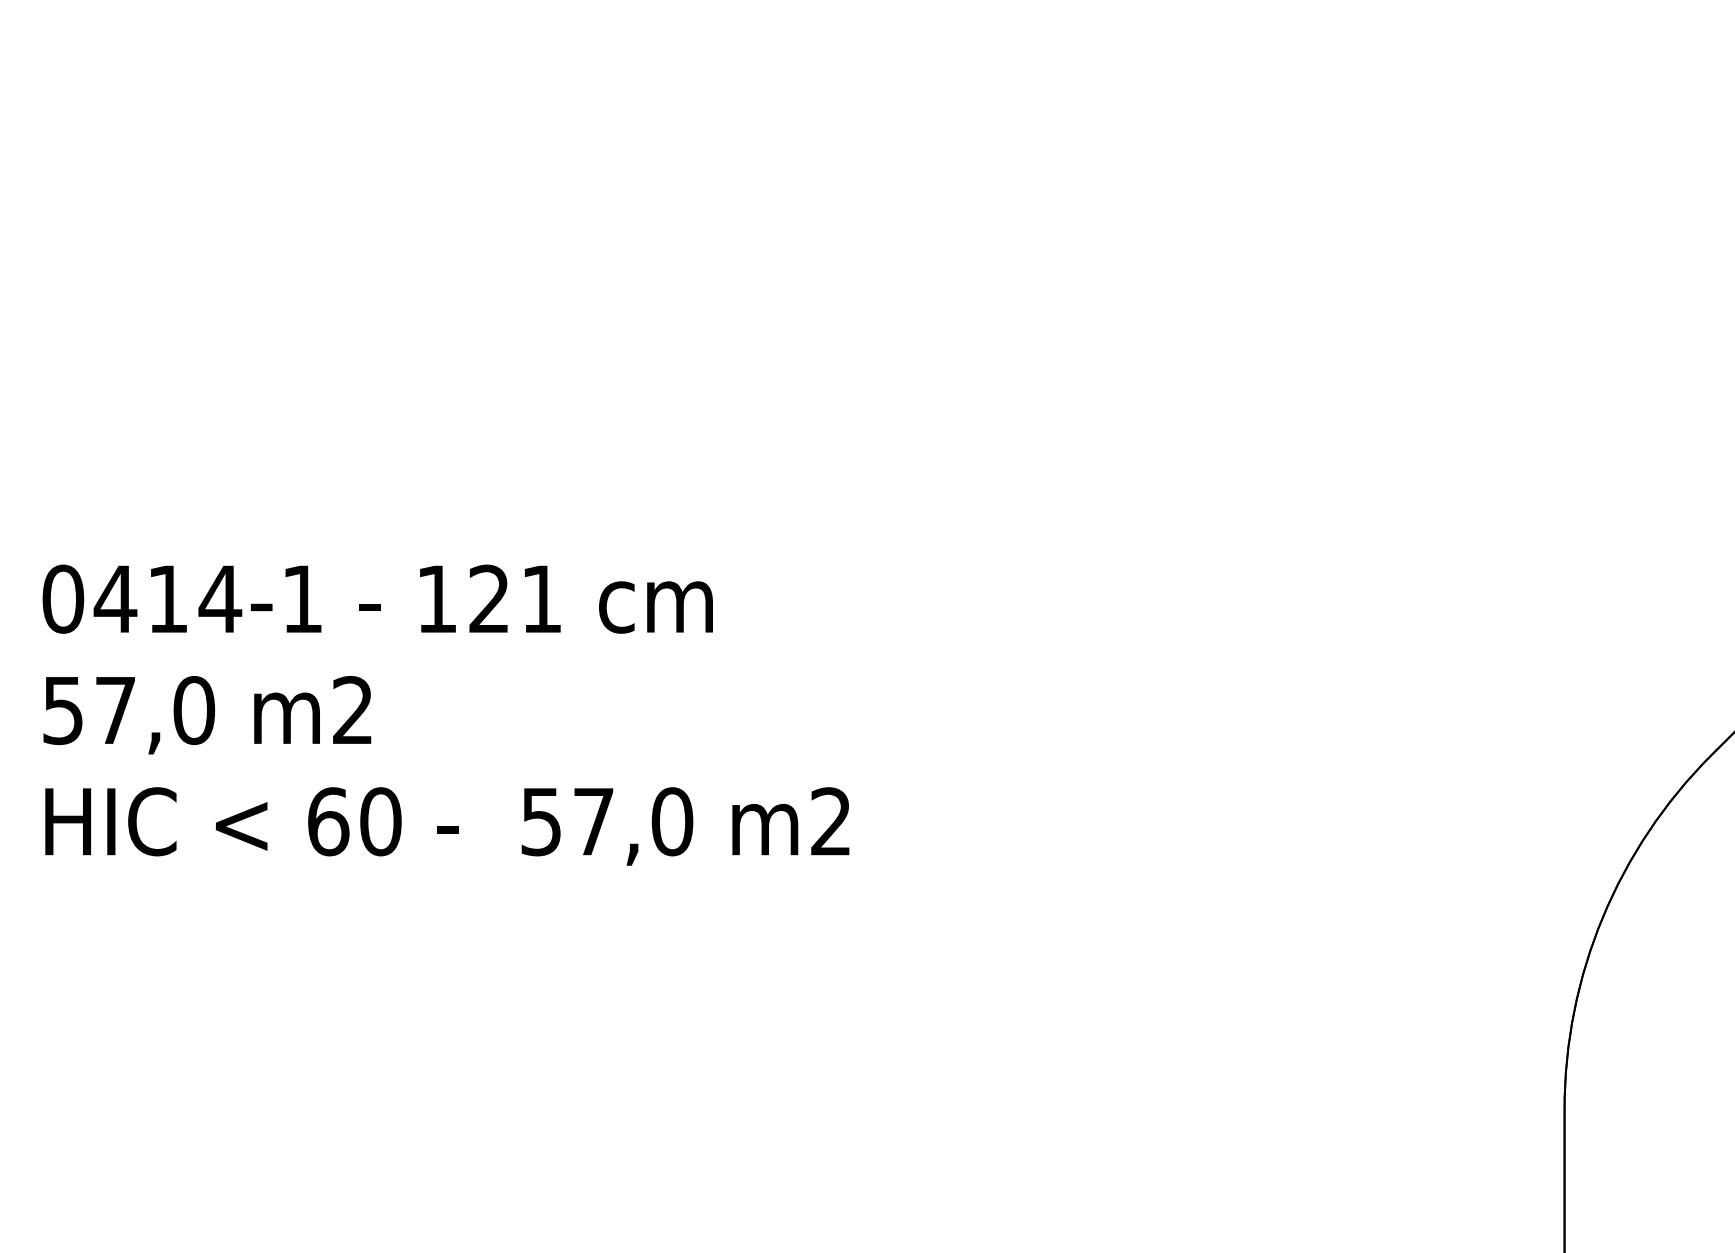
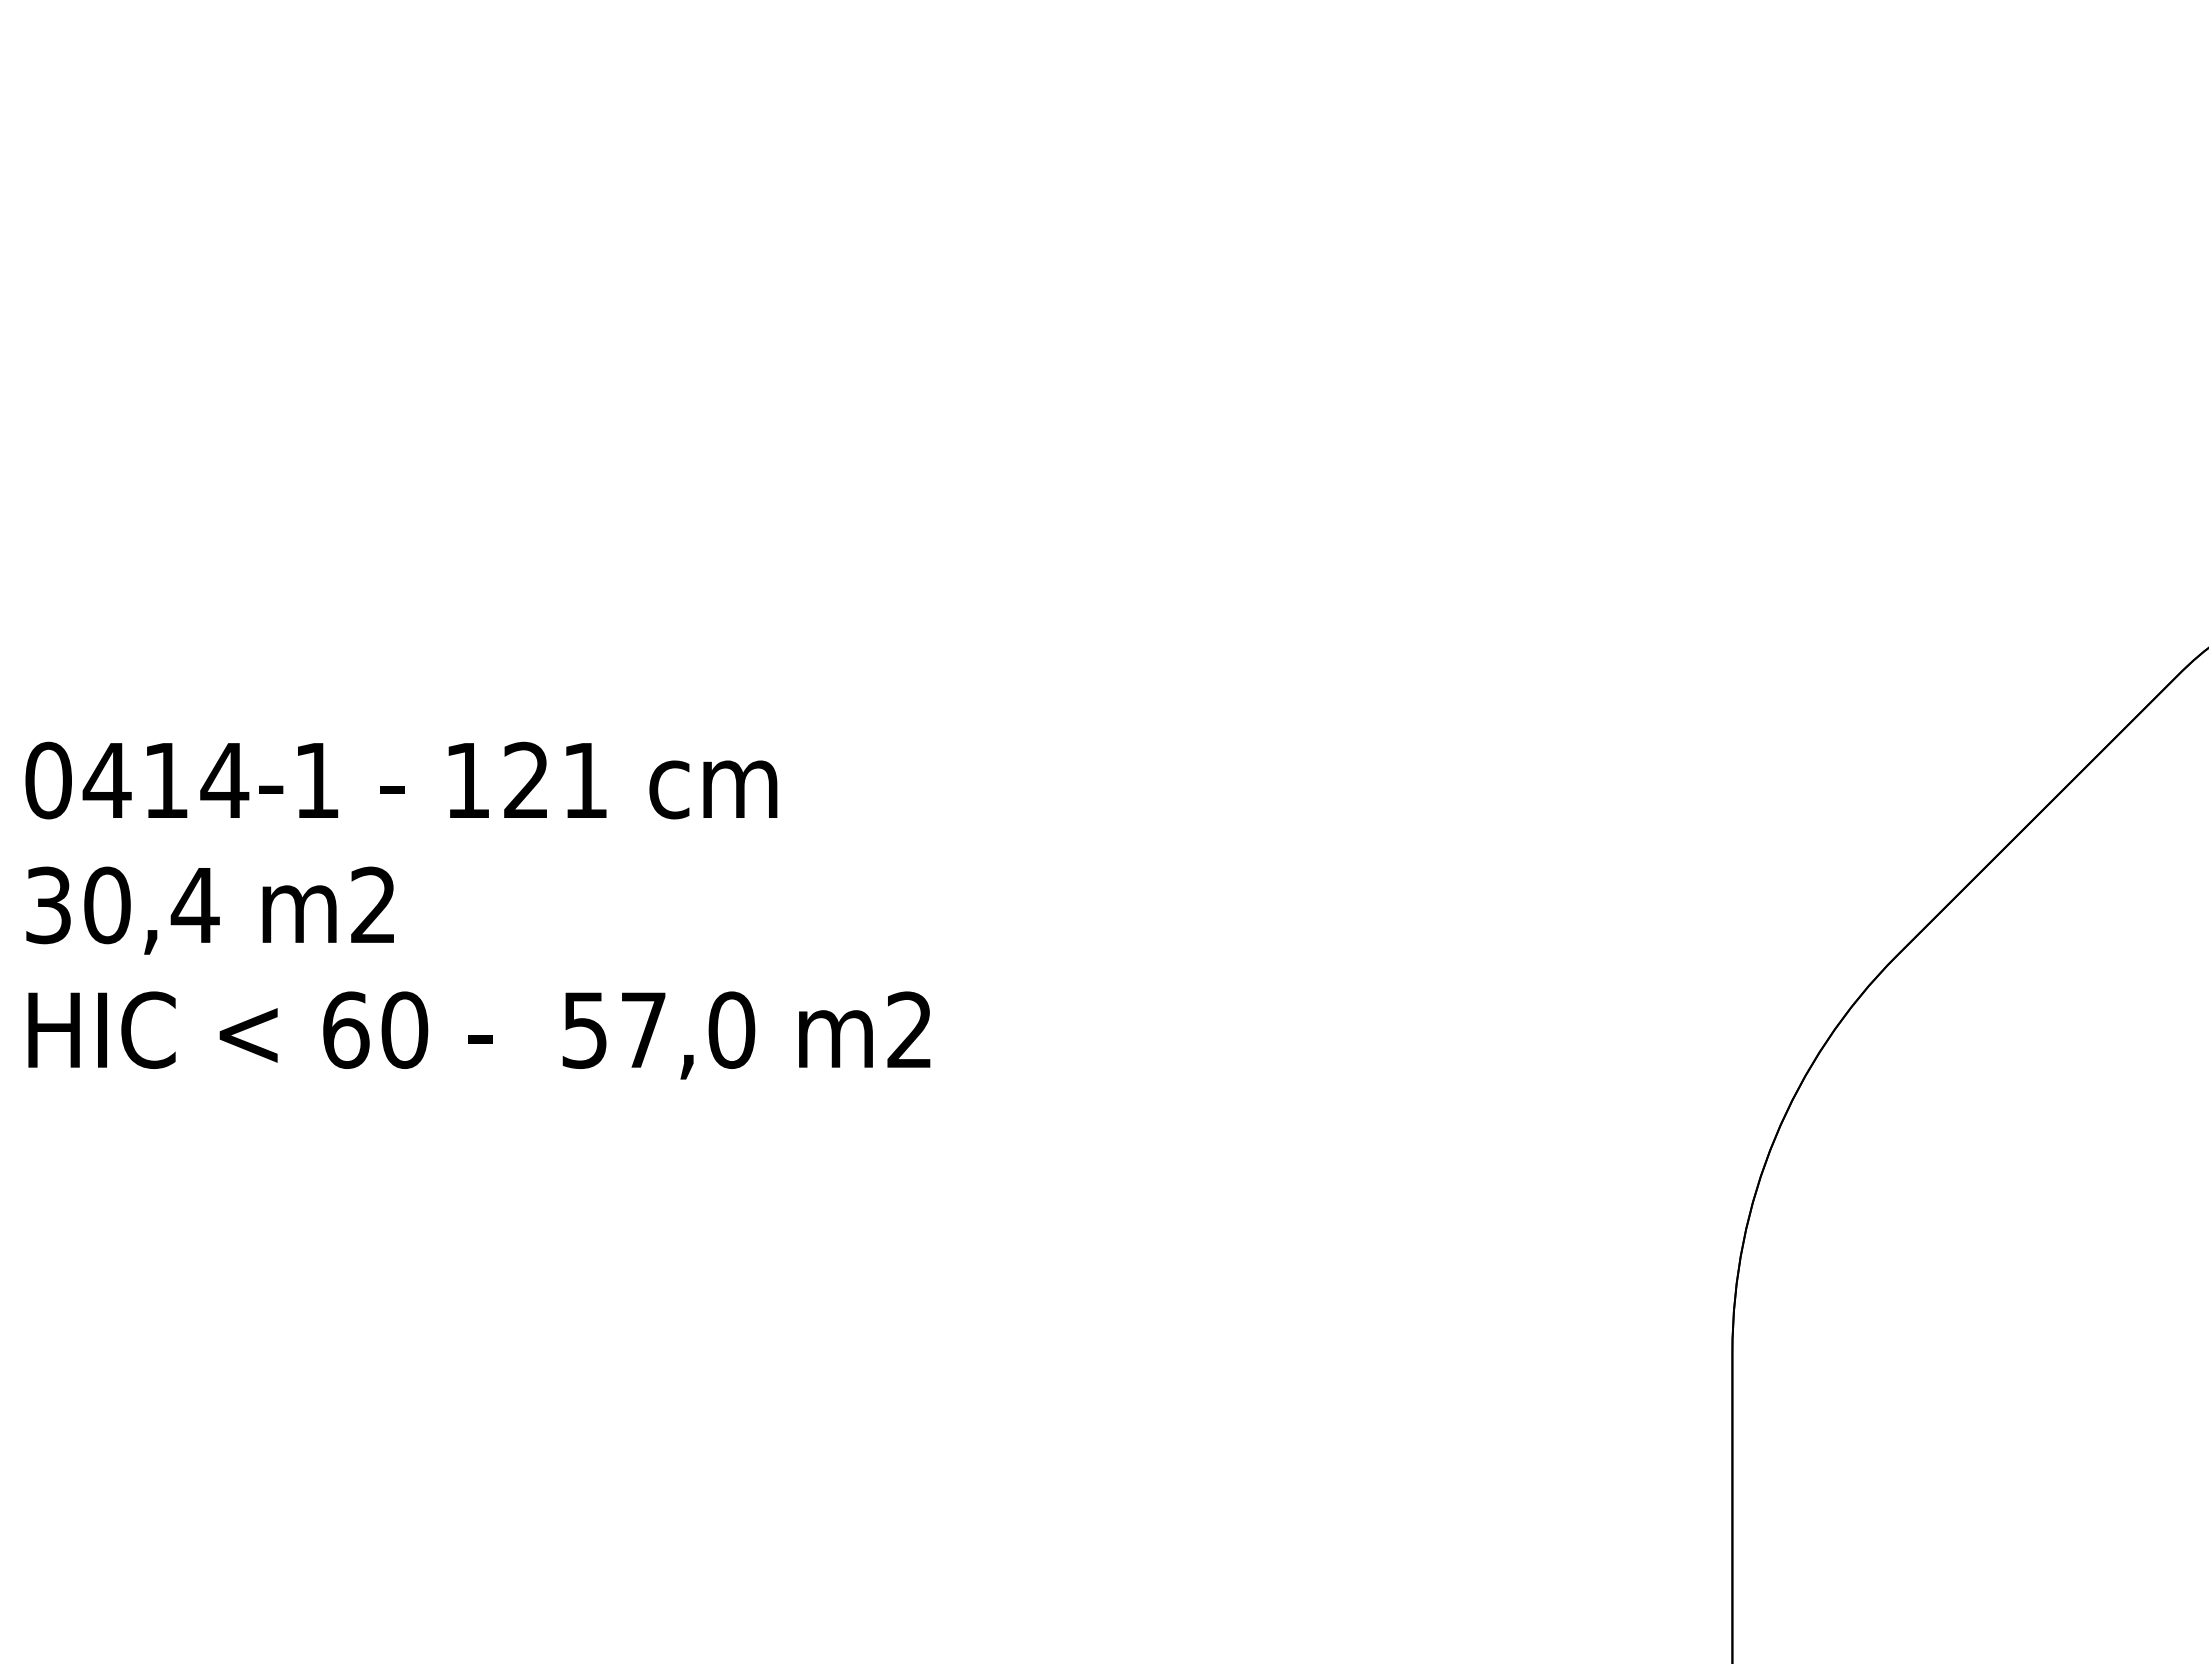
text: (129, 710) -> (122, 905), 57,0 -> 30,4

